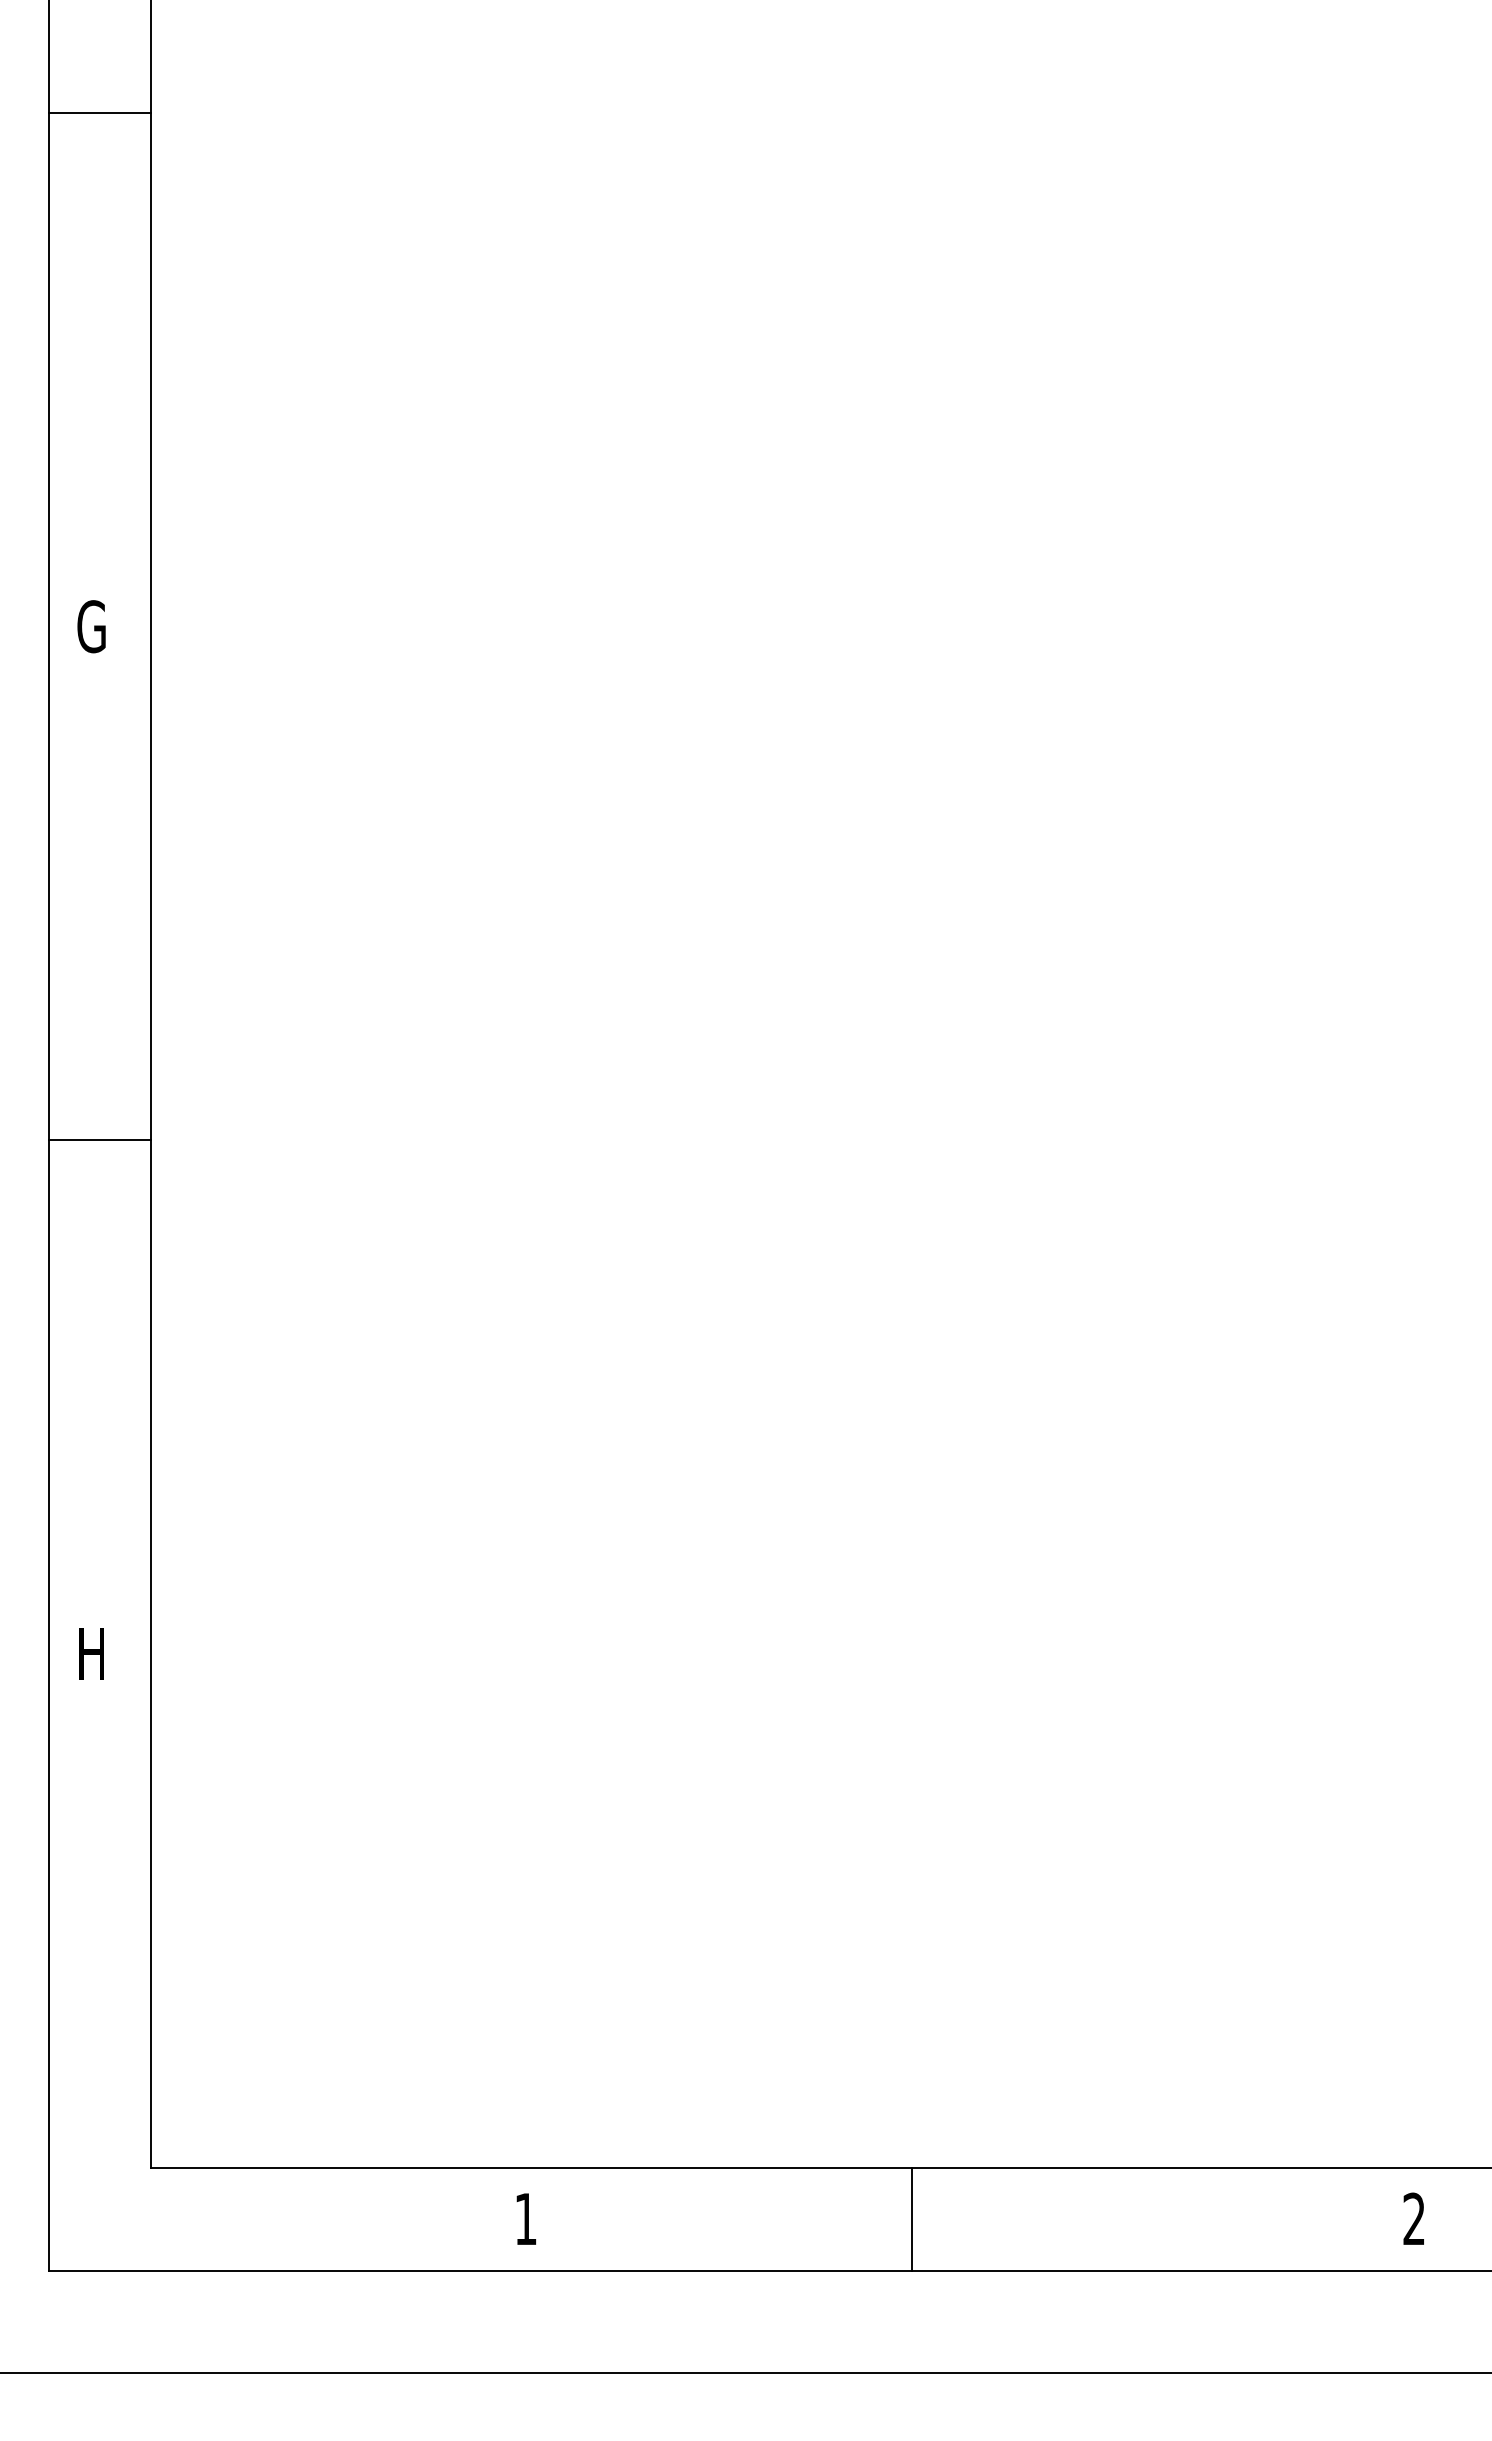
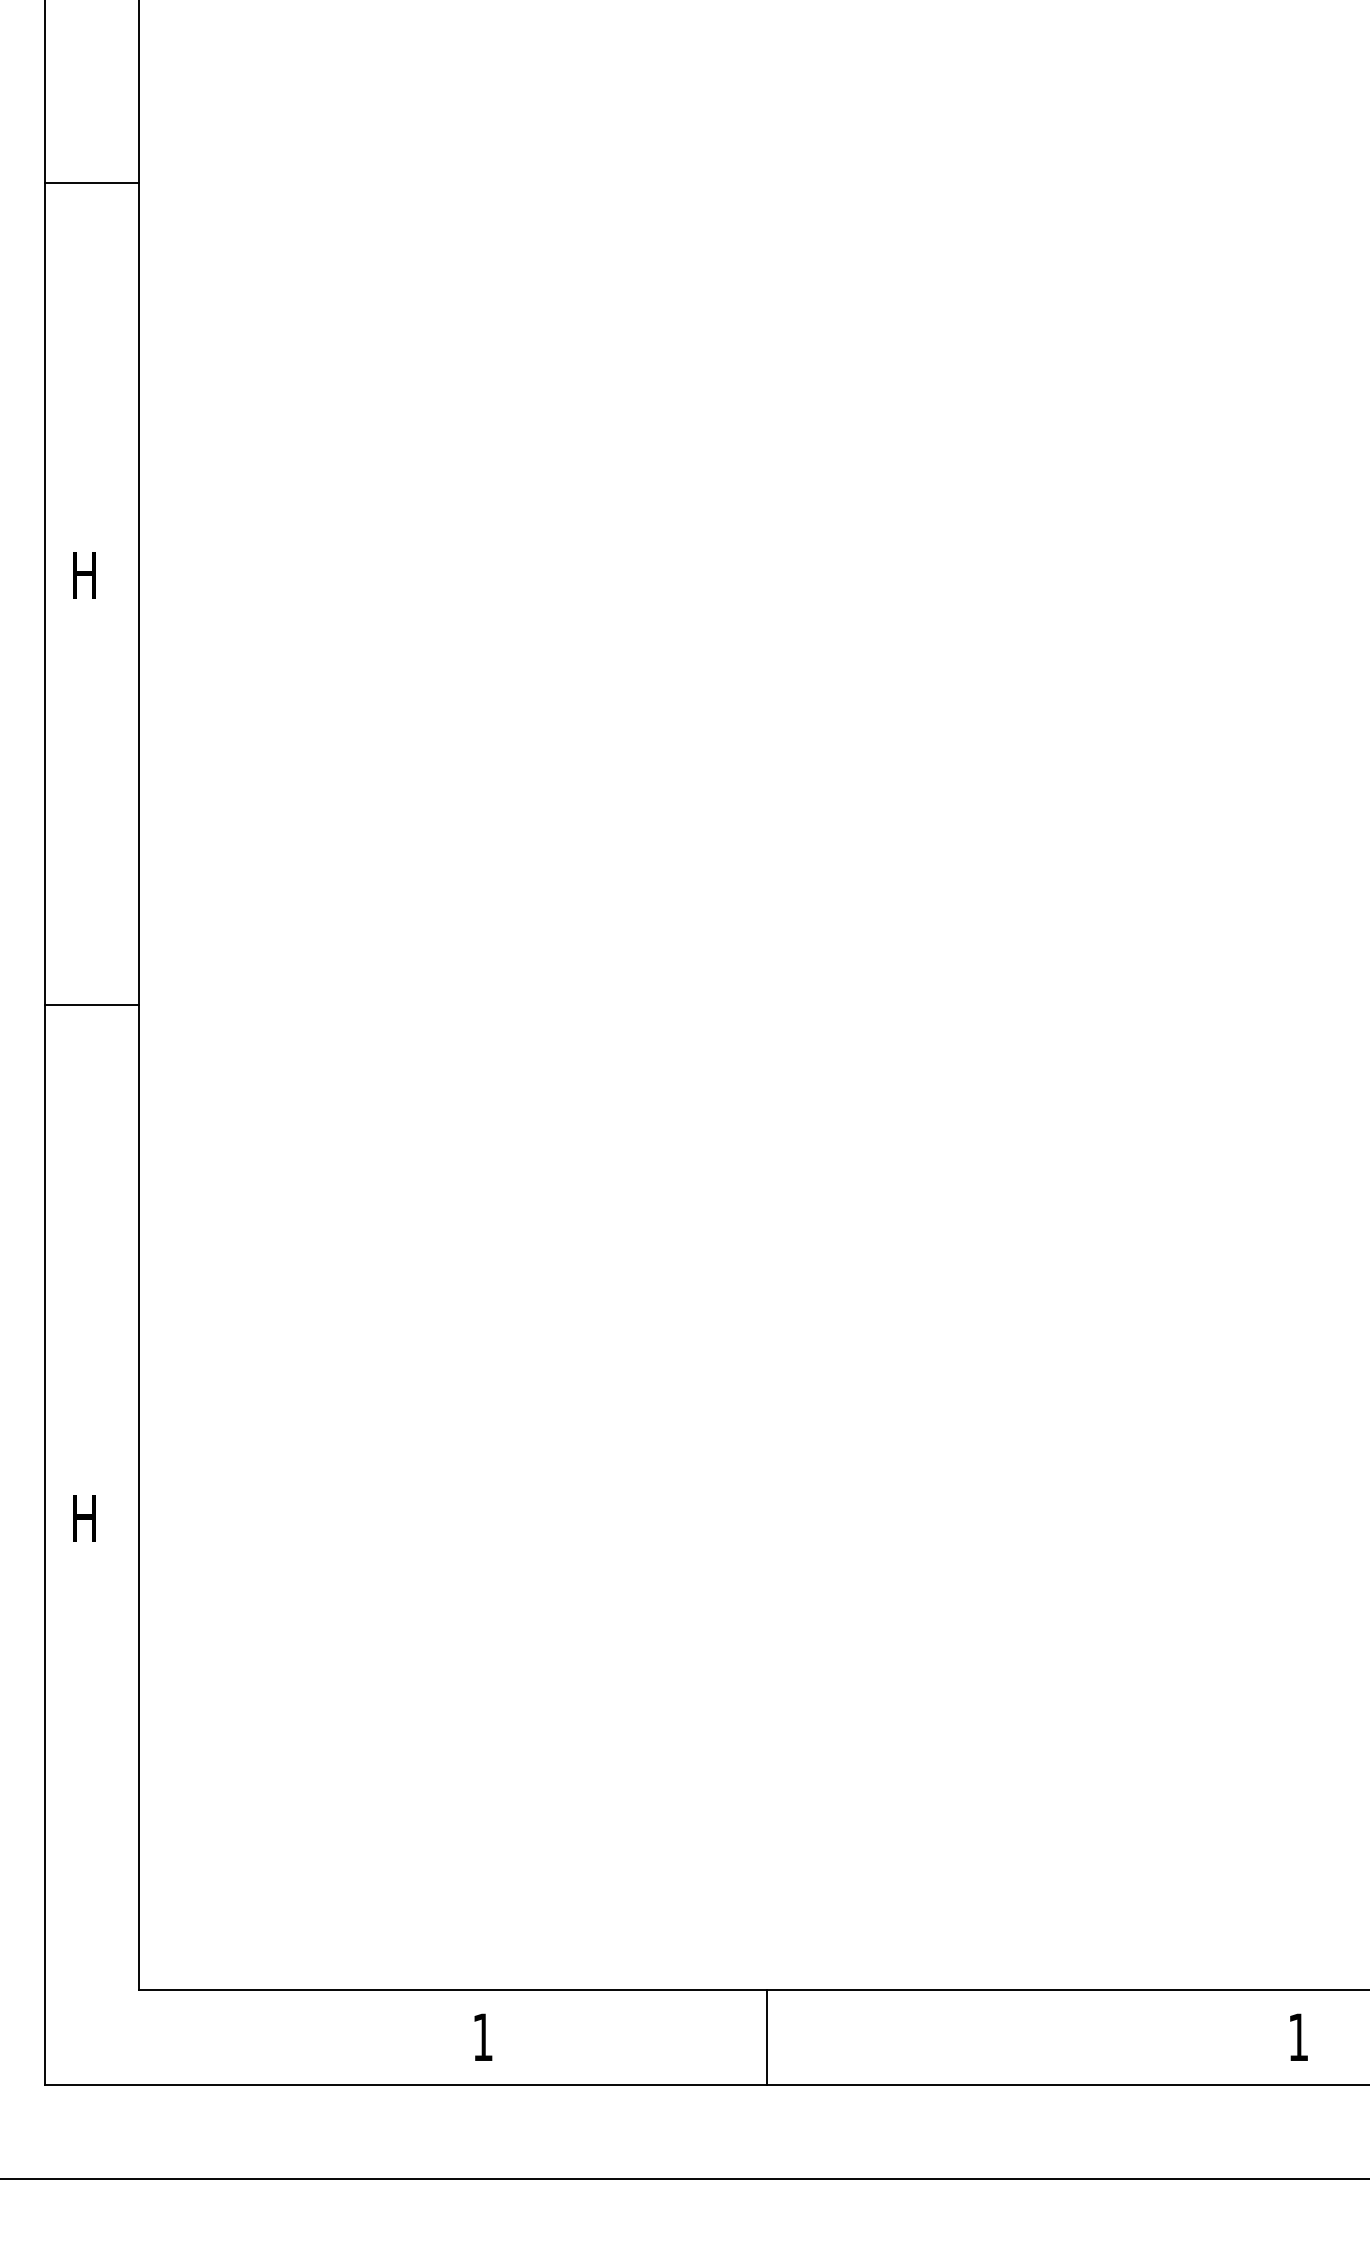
line: (99, 113) -> (91, 183), moved
text: (91, 626) -> (84, 575), G -> H
line: (99, 1140) -> (91, 1004), moved
line: (911, 2218) -> (767, 2036), moved
text: (1413, 2218) -> (1297, 2036), 2 -> 1

